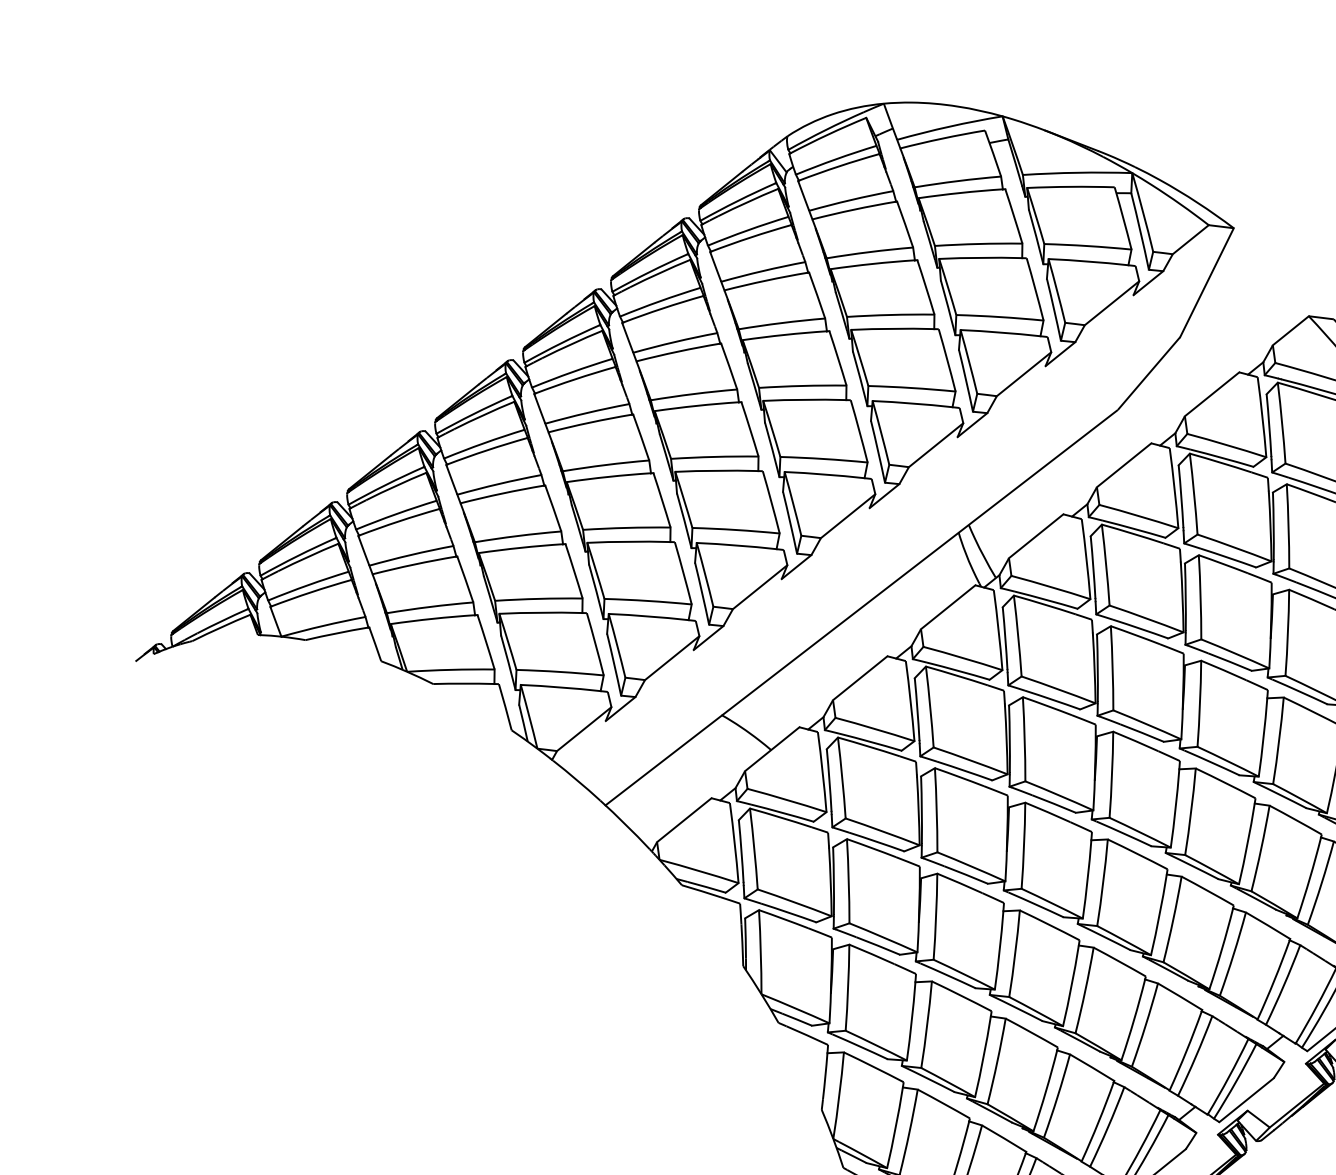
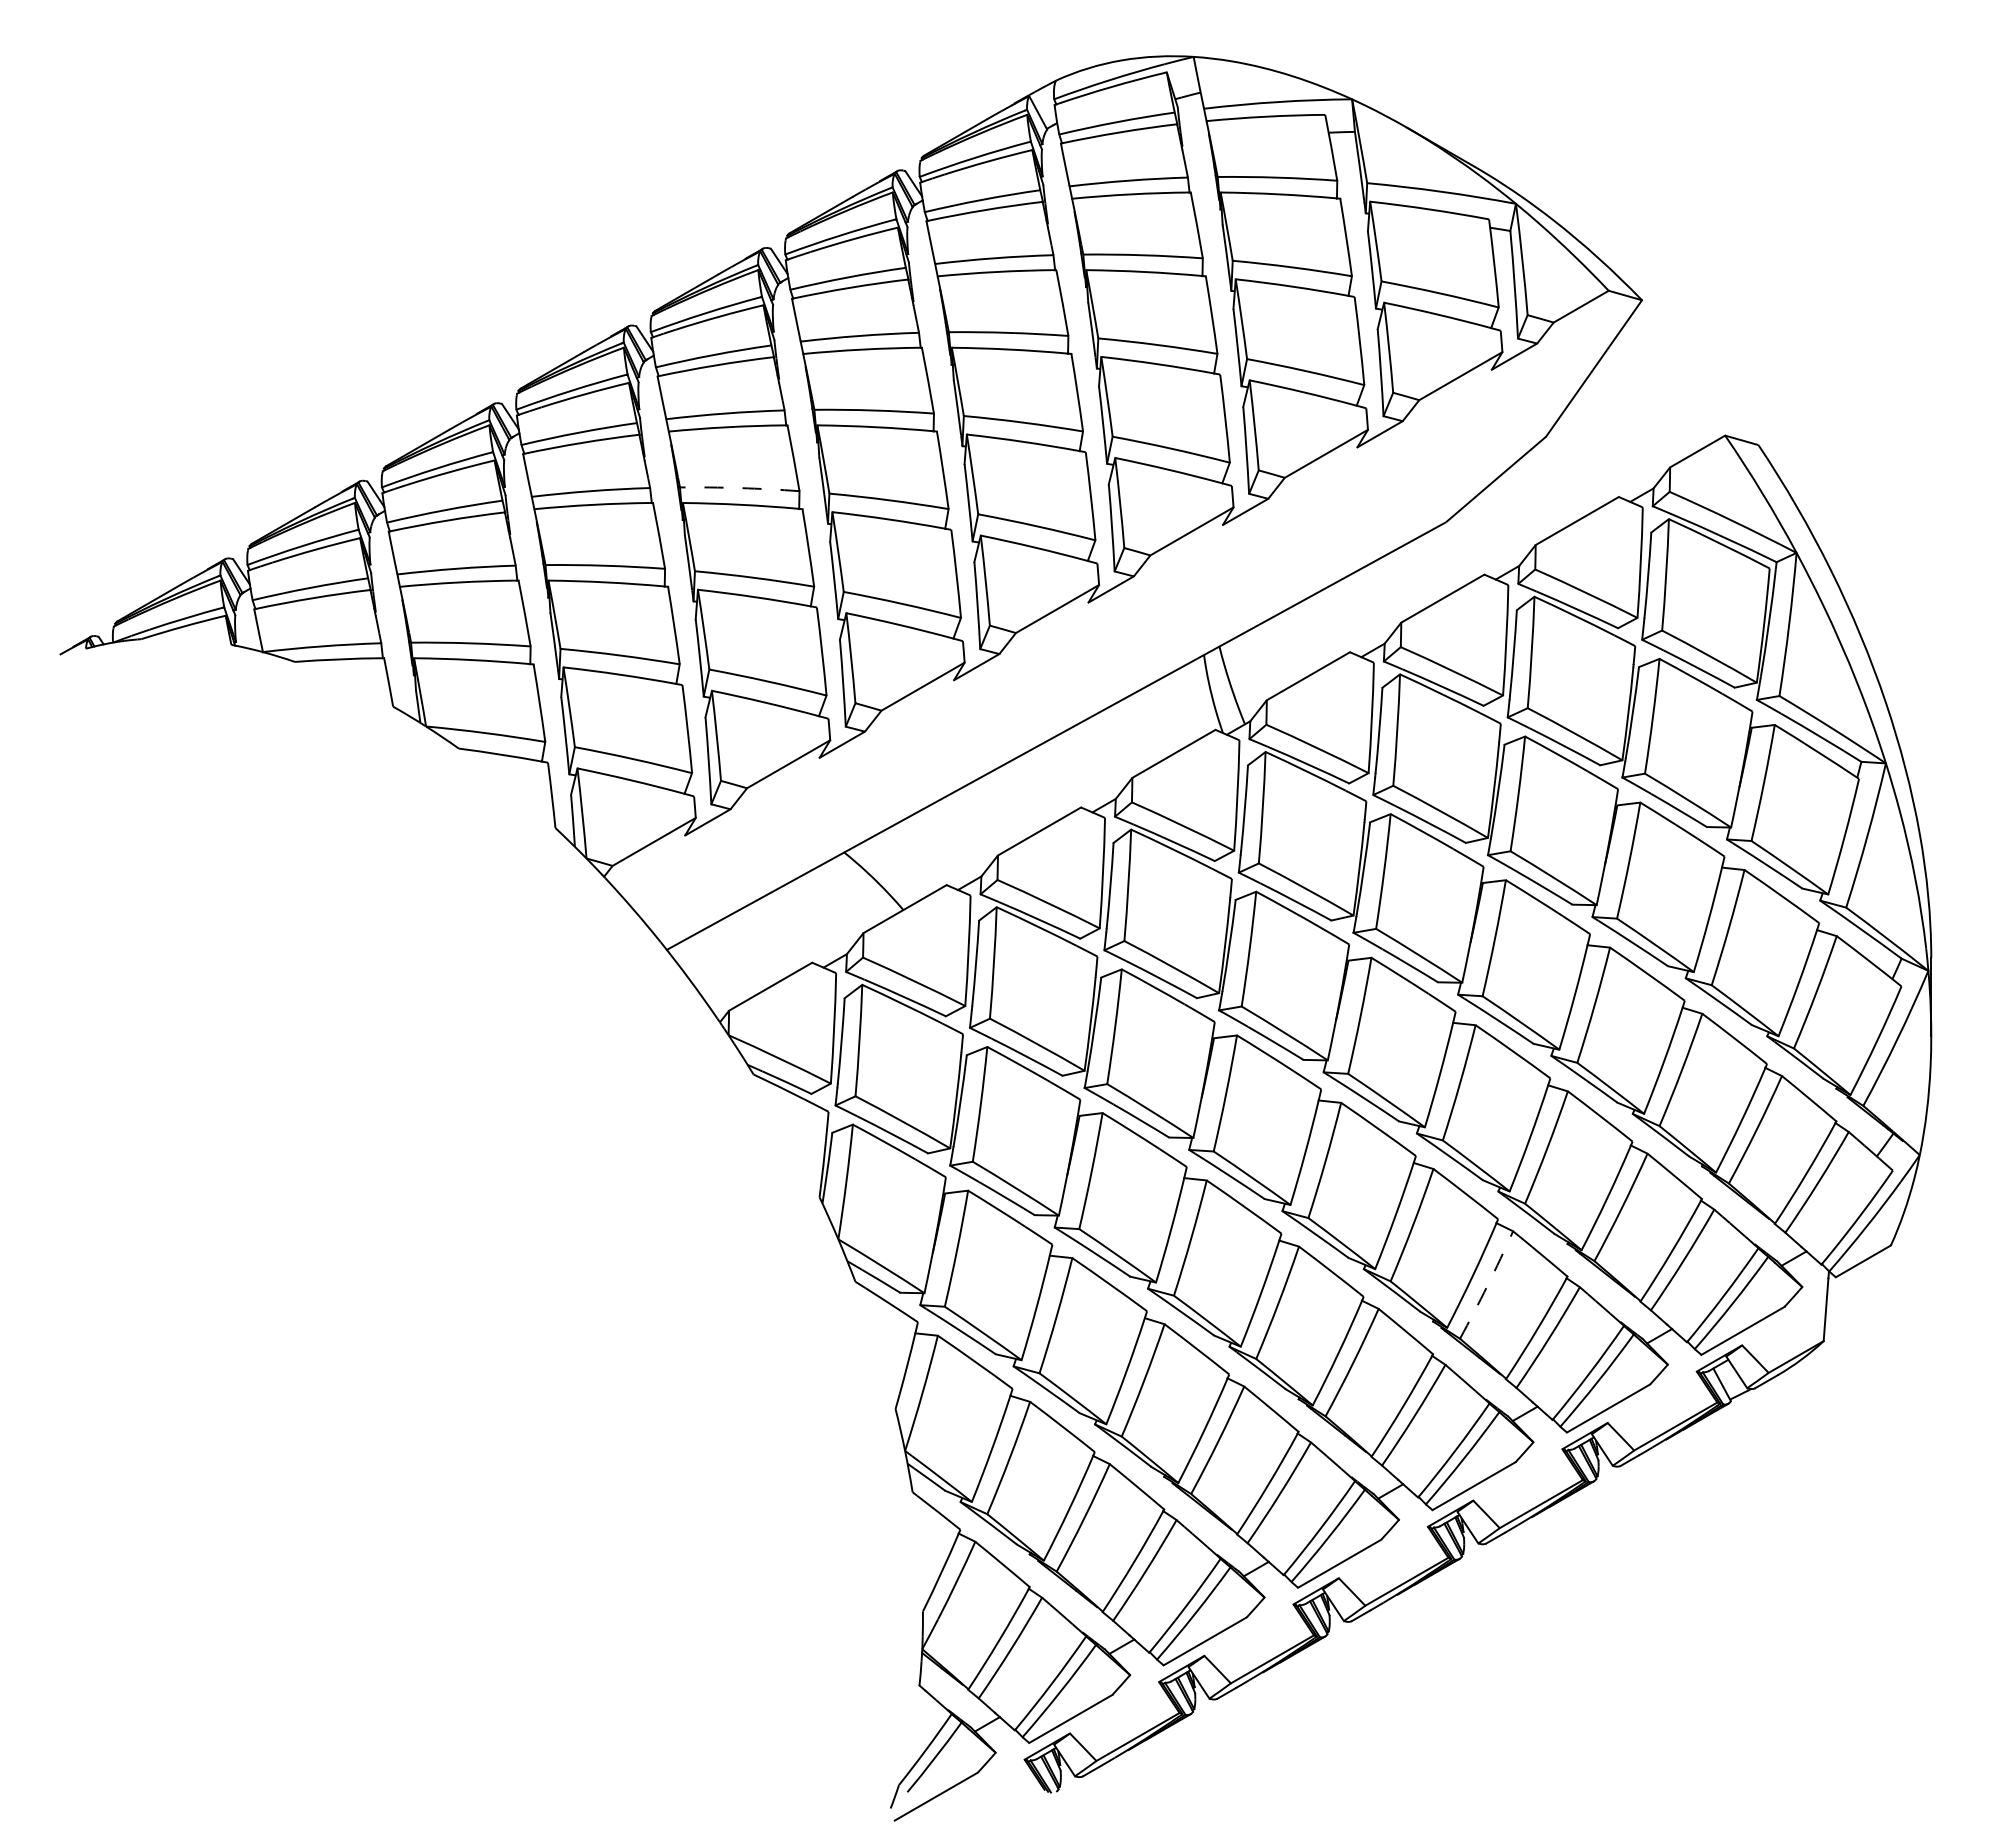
arc: (605, 465) -> (739, 488), solid -> dashed
arc: (1233, 954) -> (1487, 1285), solid -> dashed

